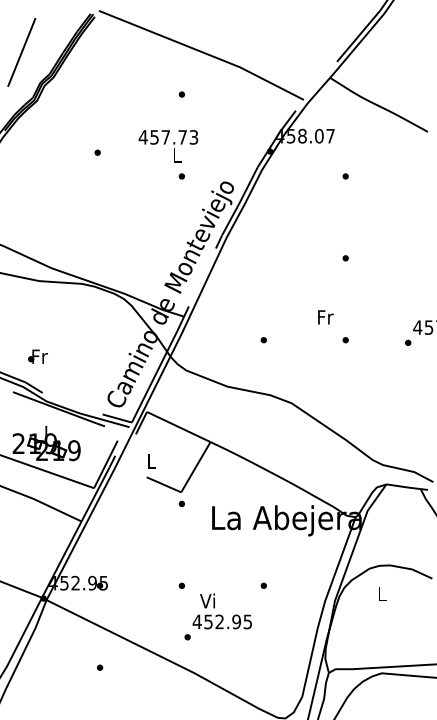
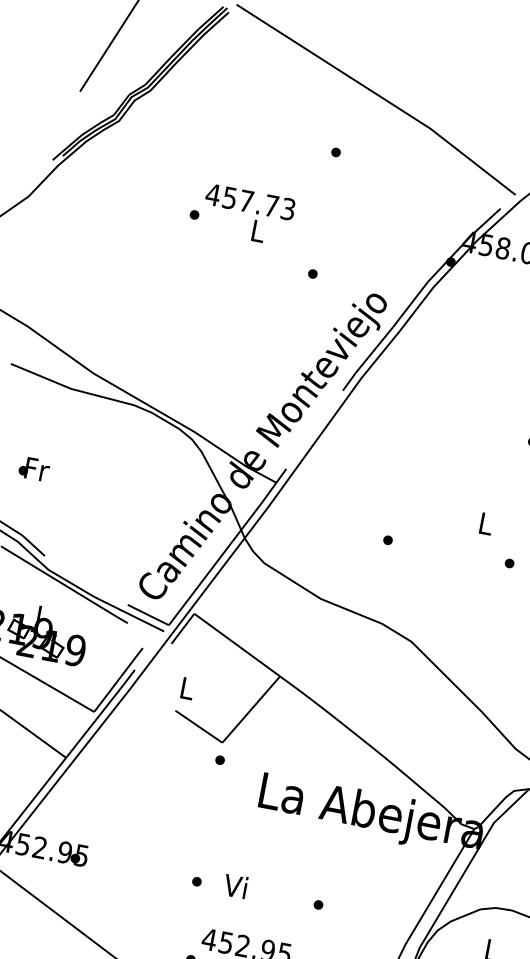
text: (168, 146) -> (247, 215), moved
text: (325, 317) -> (486, 524), Fr -> L
text: (37, 356) -> (33, 468), moved
text: (207, 600) -> (235, 885), moved

